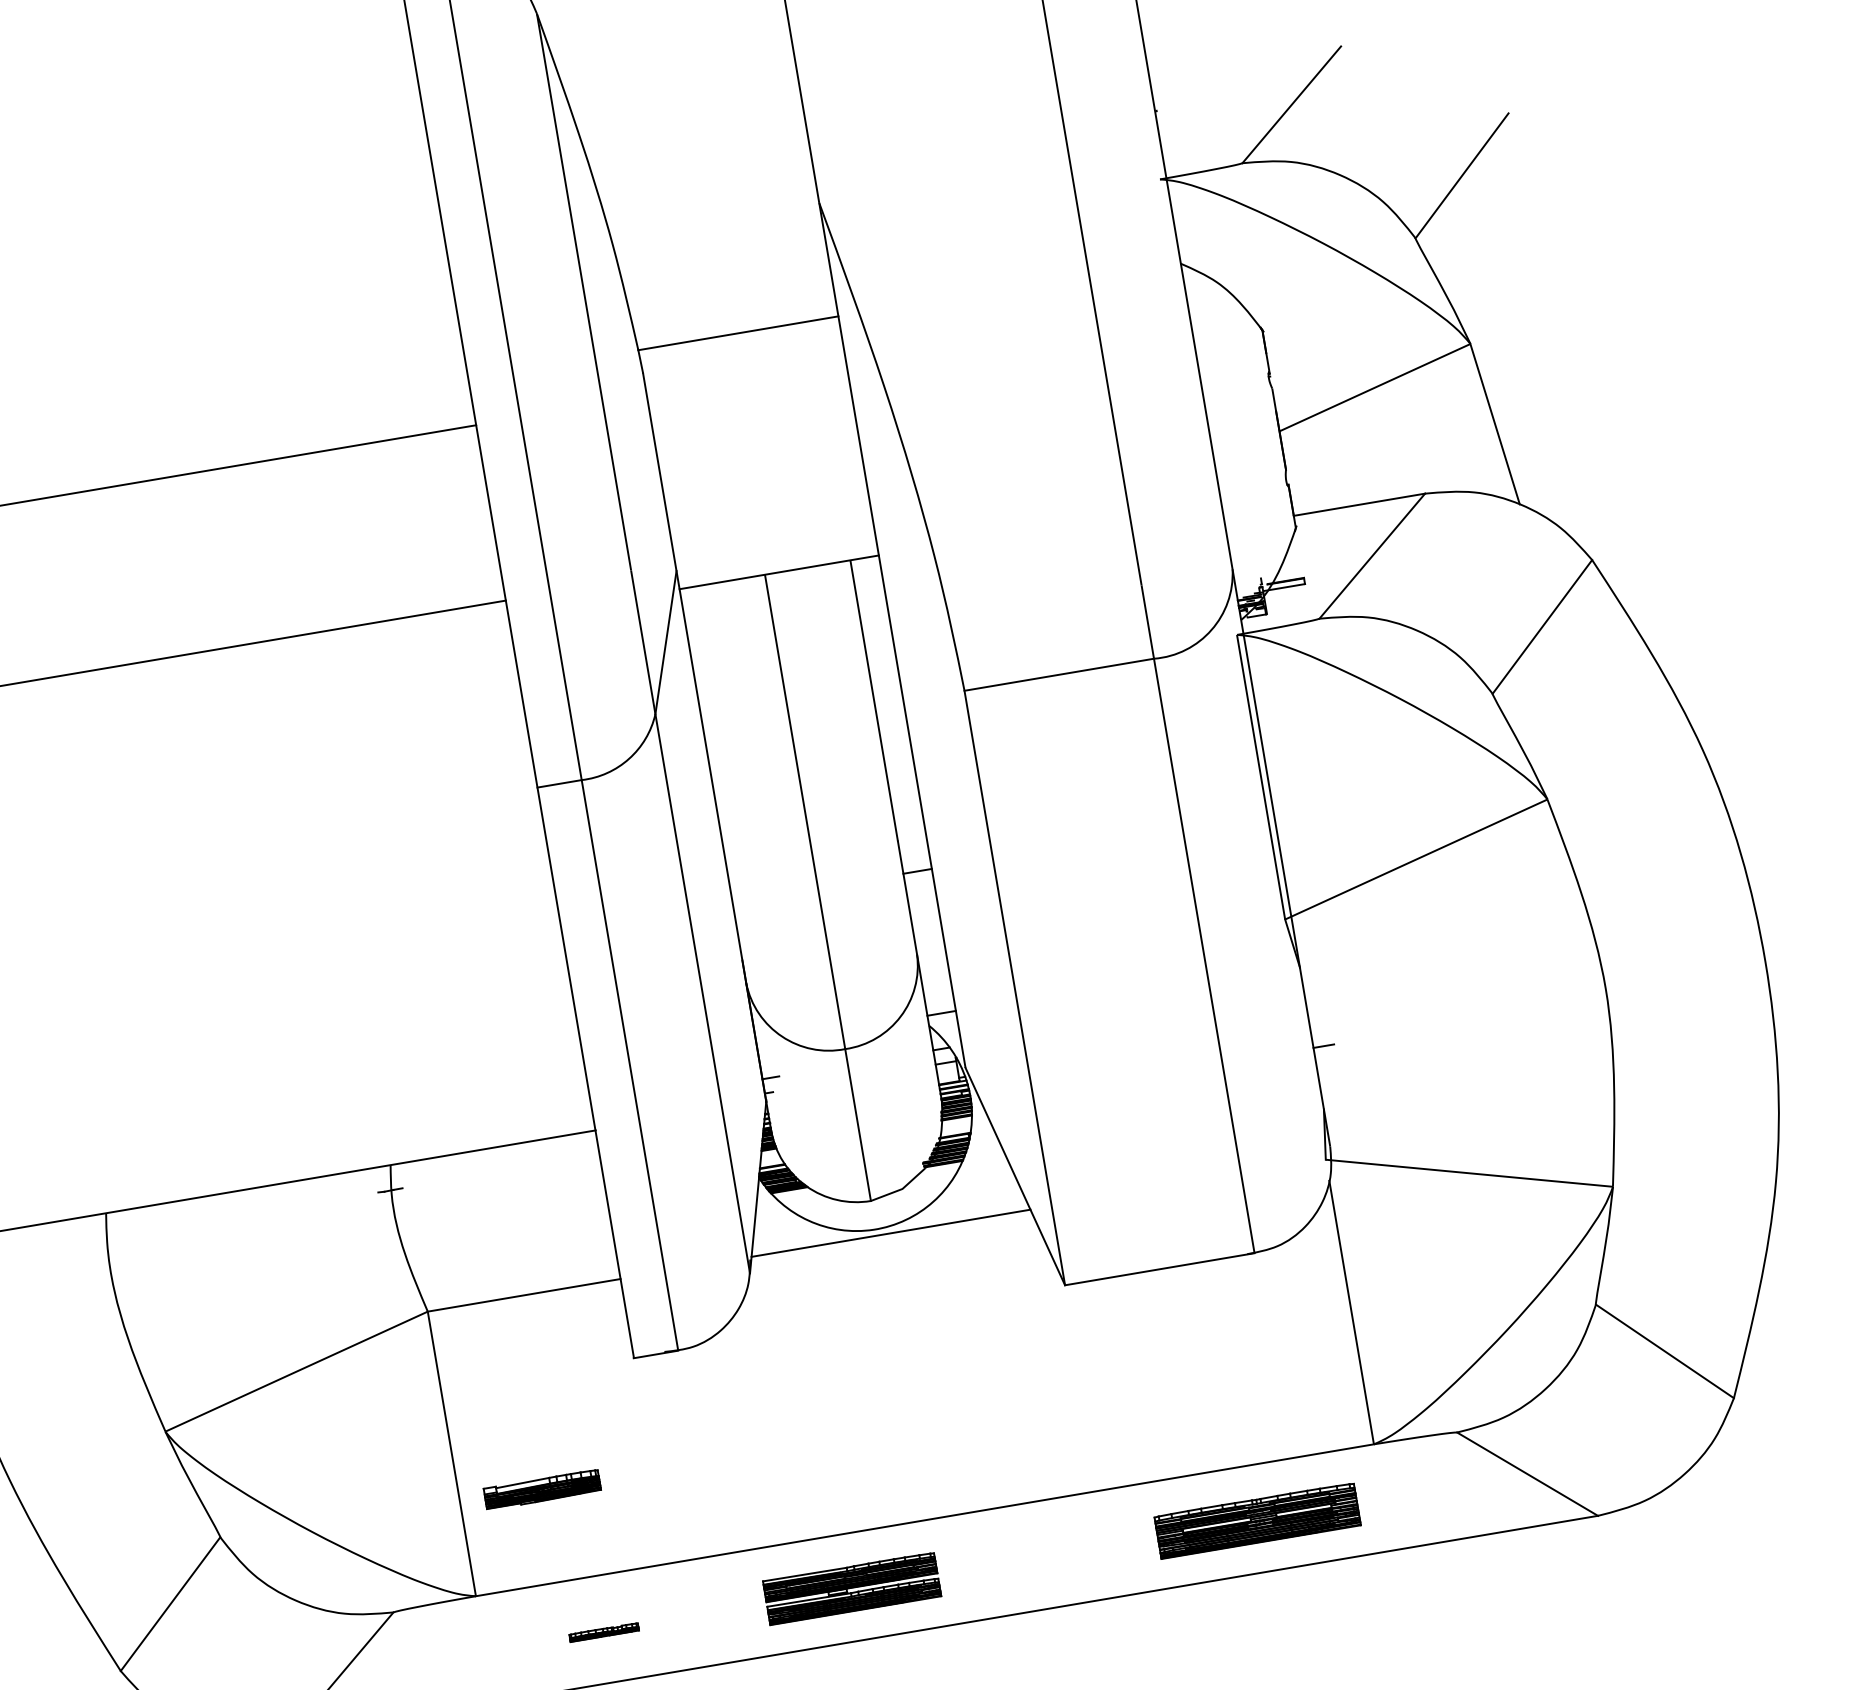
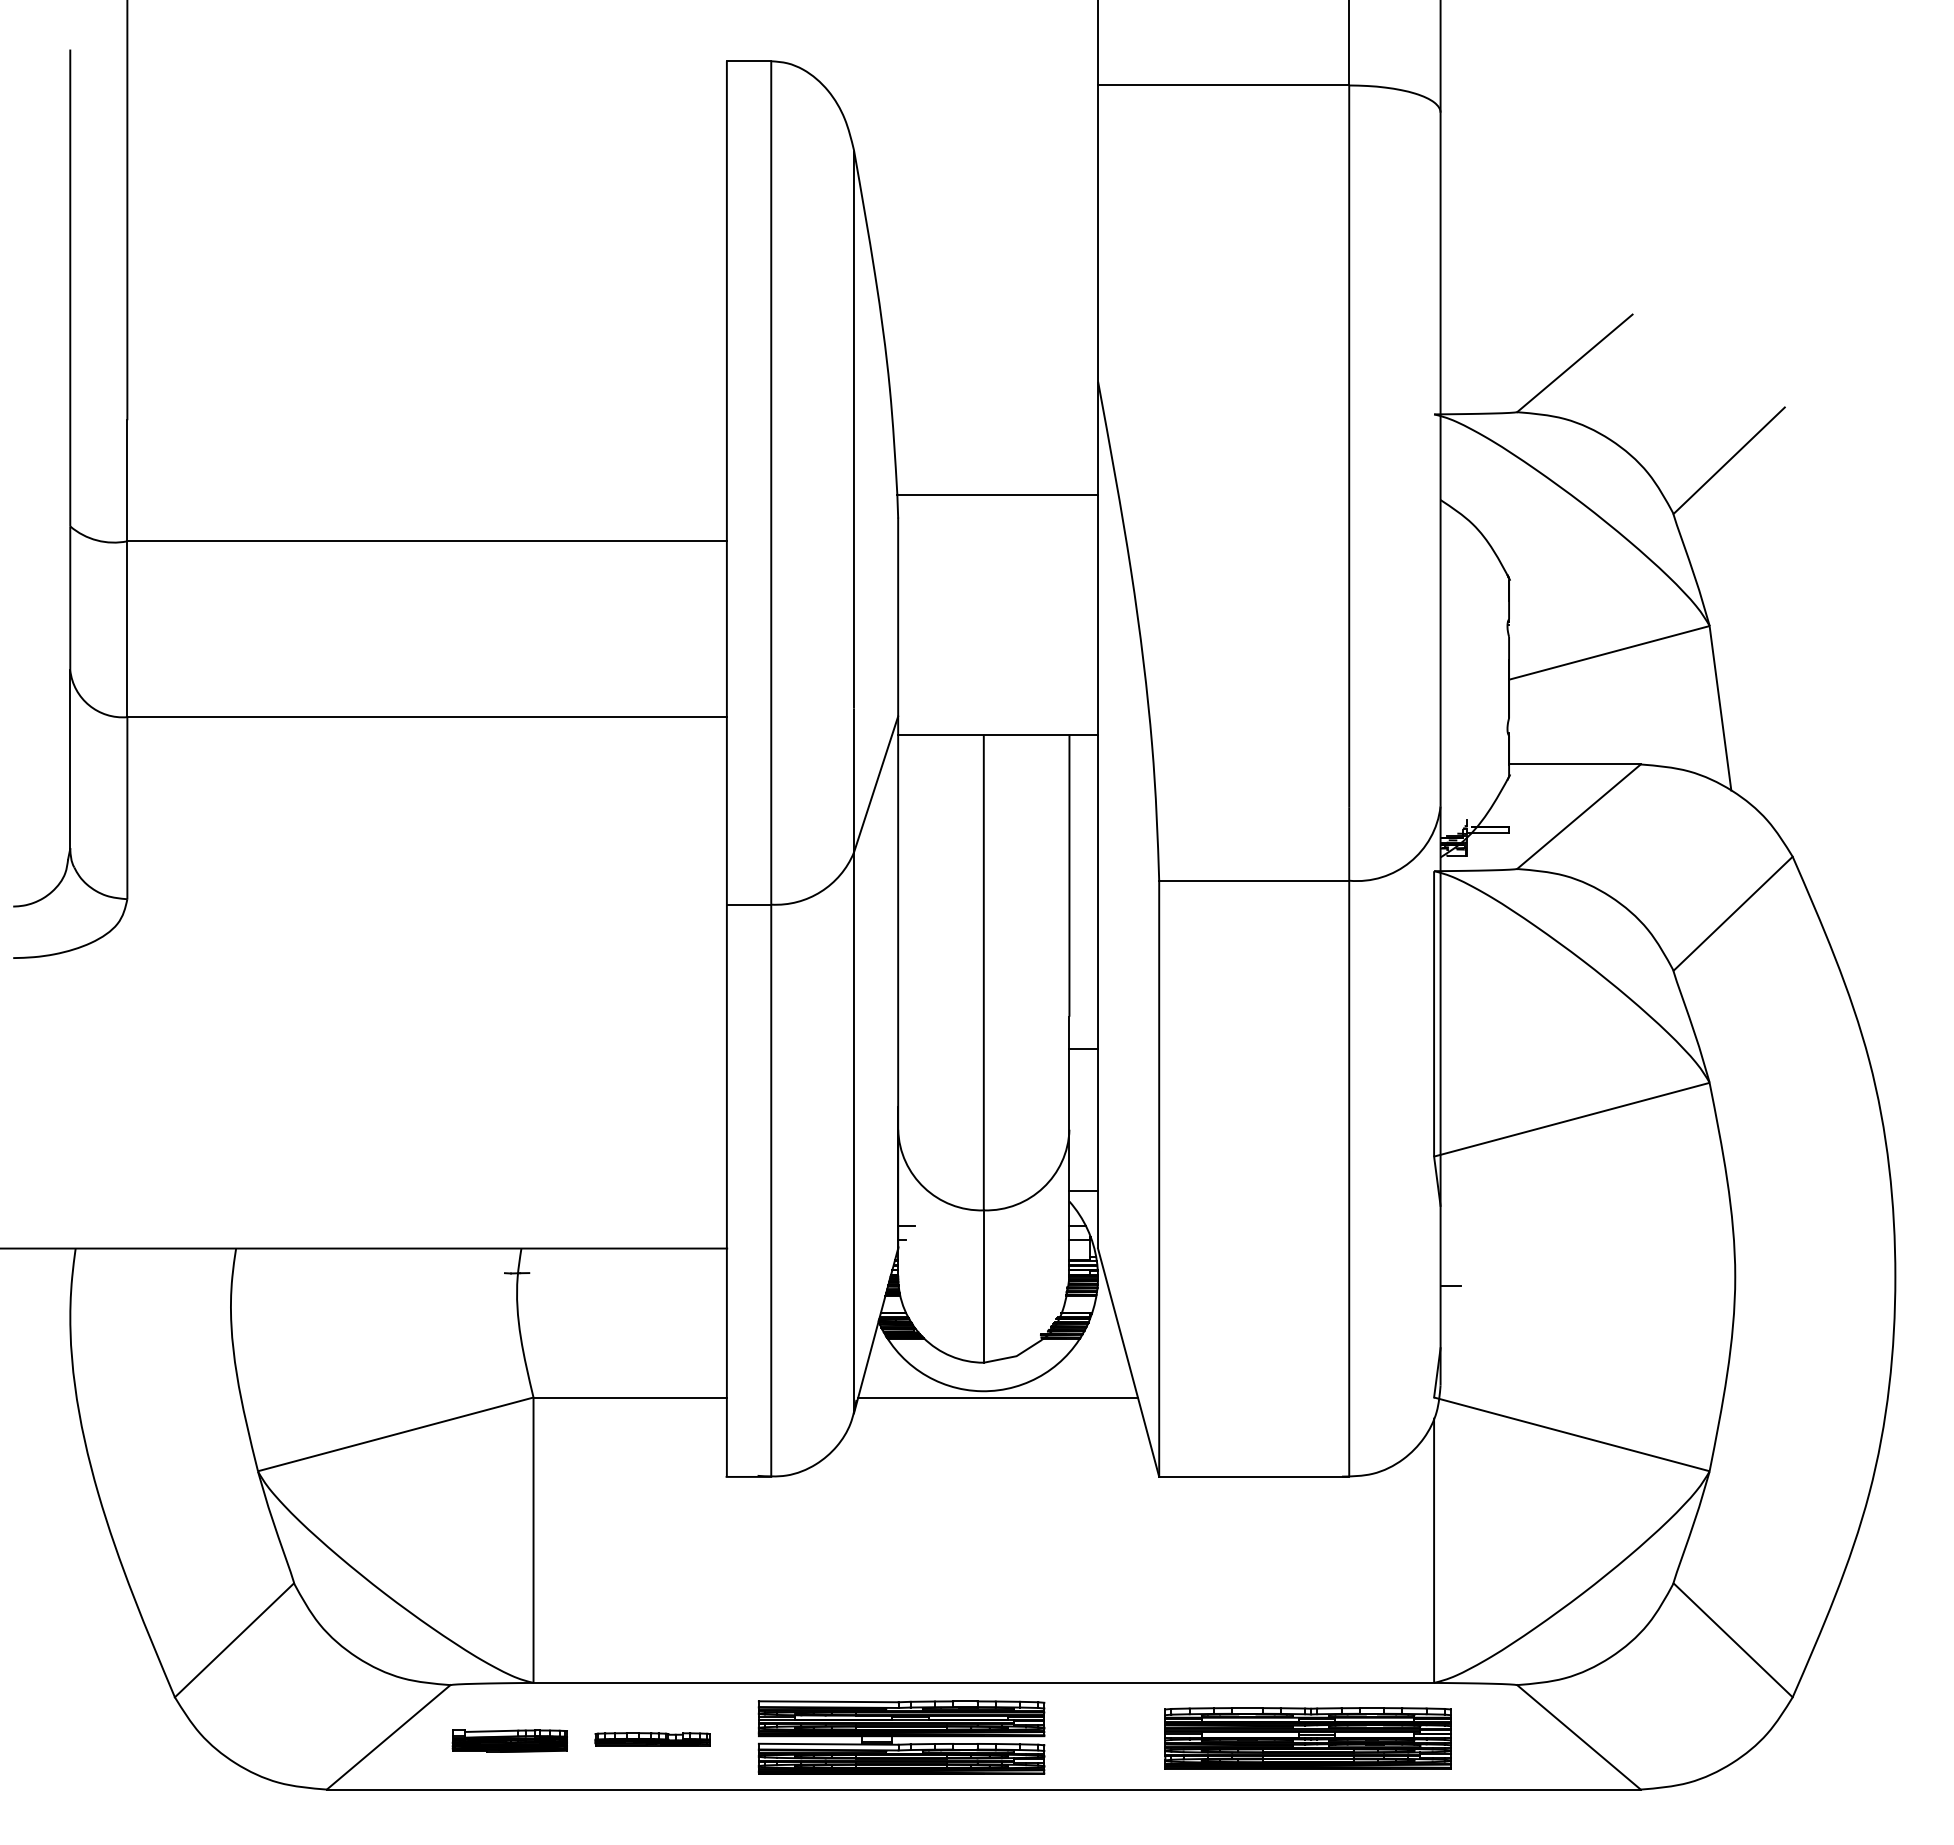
part: (541, 1489) -> (509, 1740), moved
part: (1257, 1521) -> (1307, 1738), size x1.43
part: (852, 1588) -> (901, 1737), size x1.67
part: (604, 1632) -> (652, 1739), size x1.67

